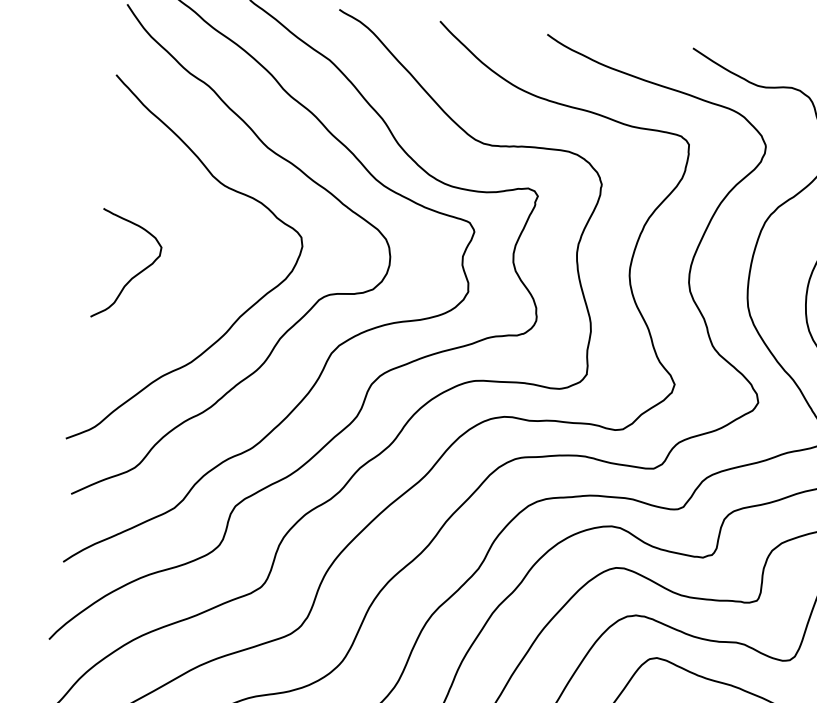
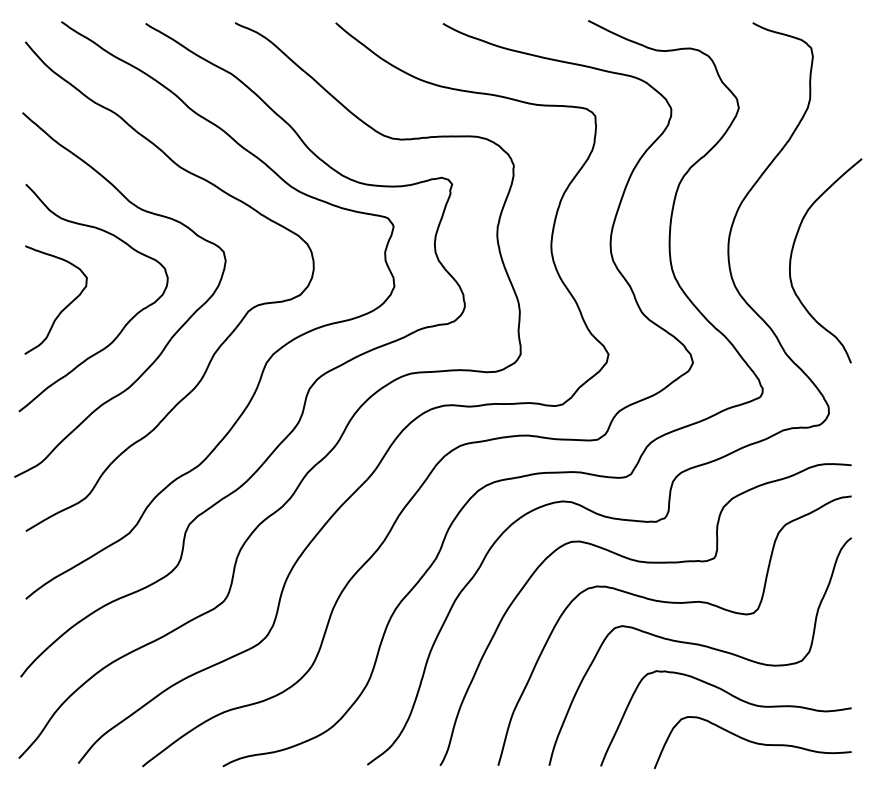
curve: (192, 300) -> (123, 326), added

